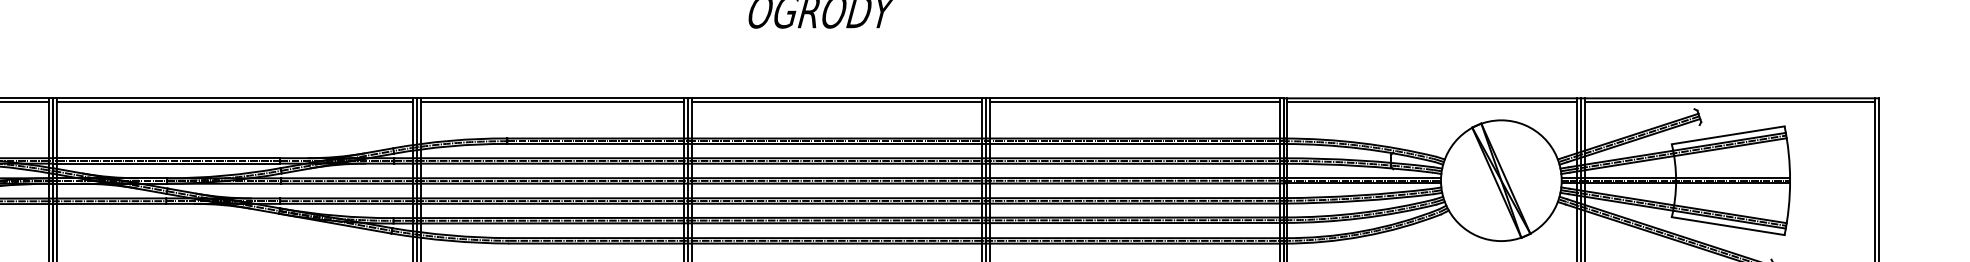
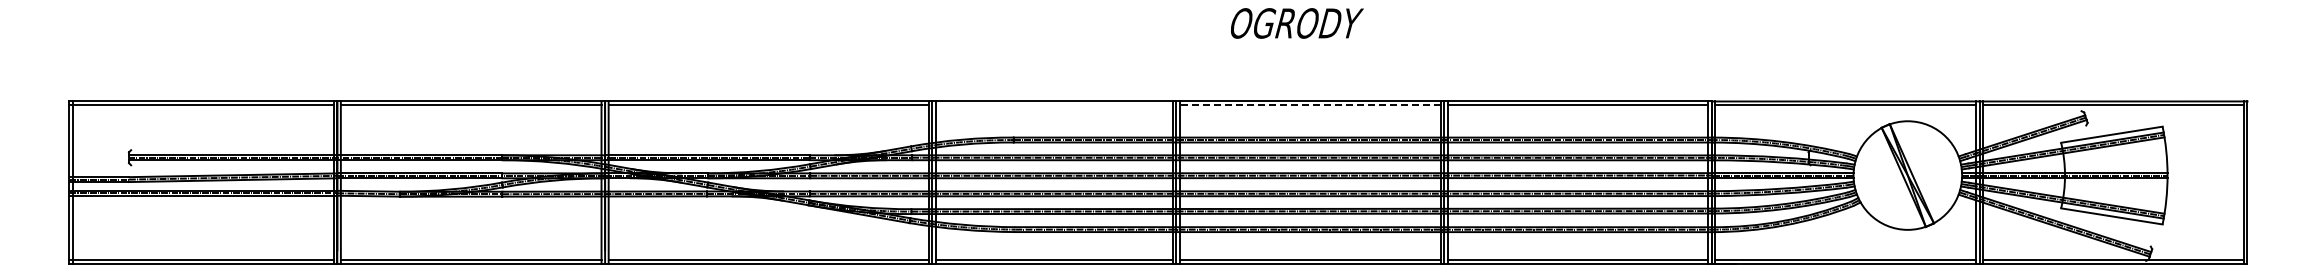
line: (552, 102) -> (1054, 105), removed
line: (836, 102) -> (1309, 105), solid -> dashed

